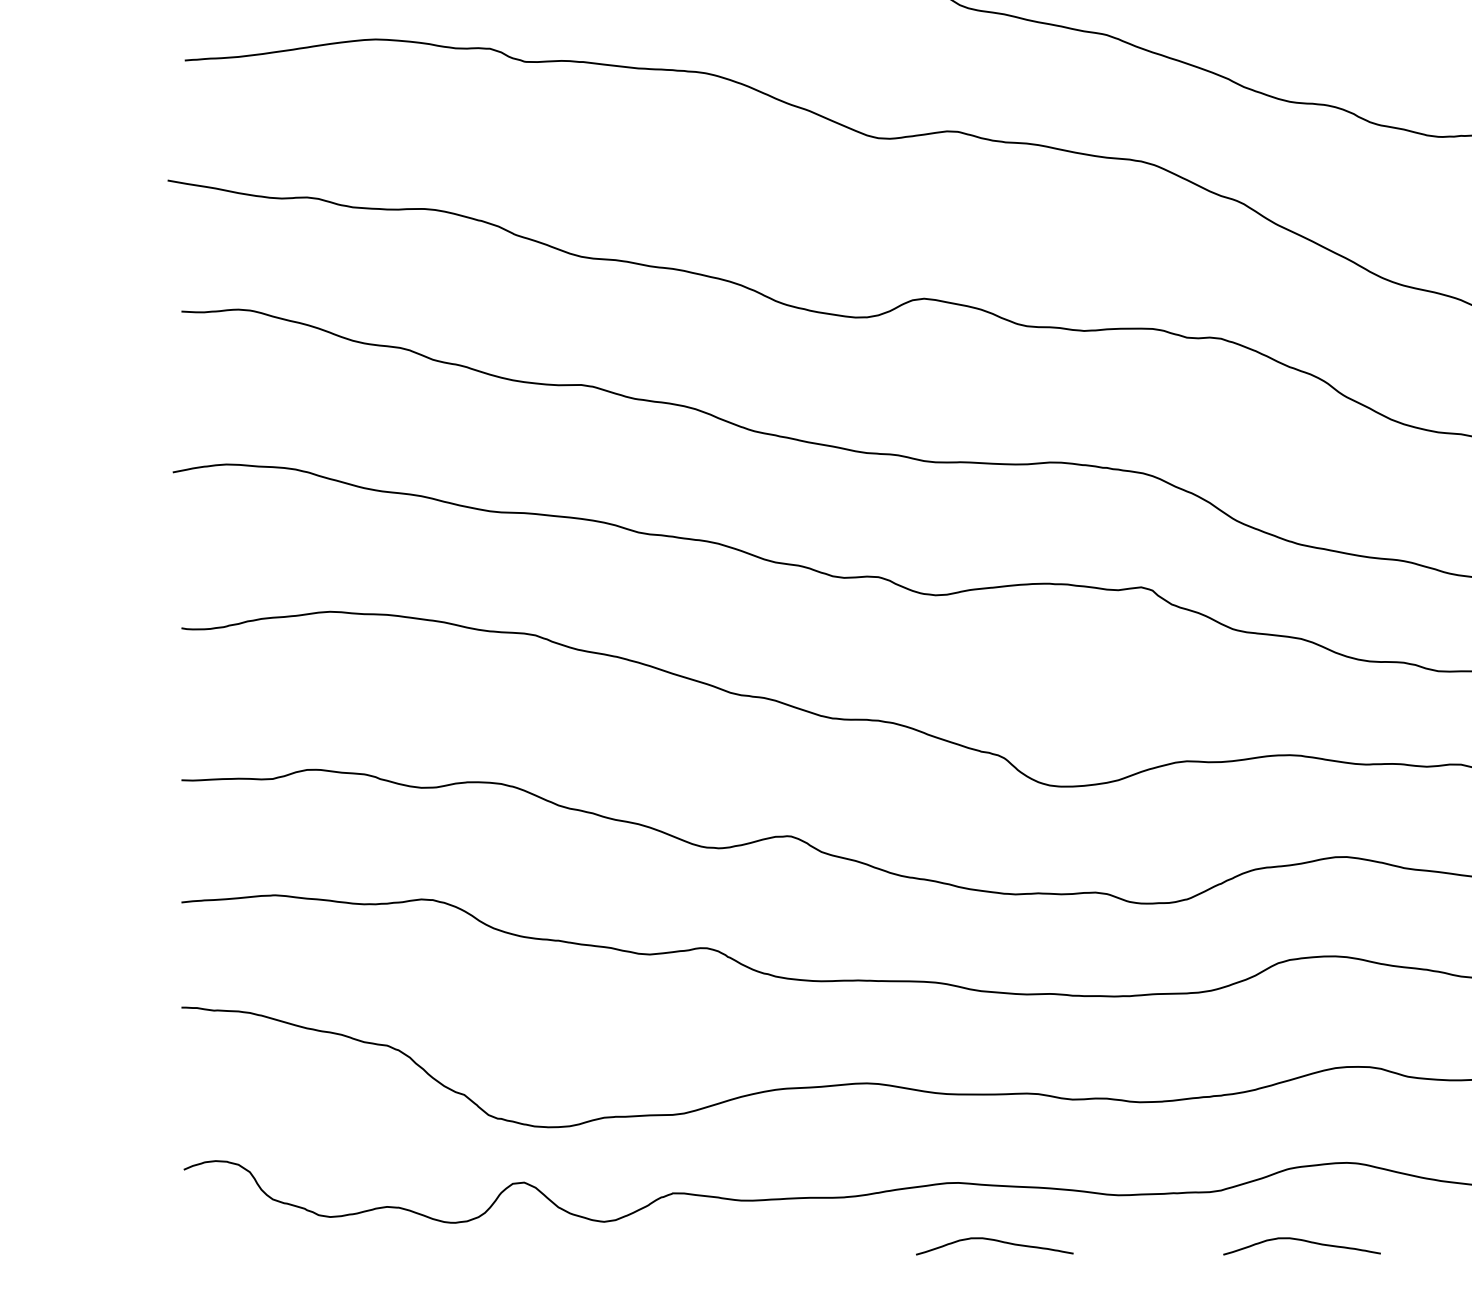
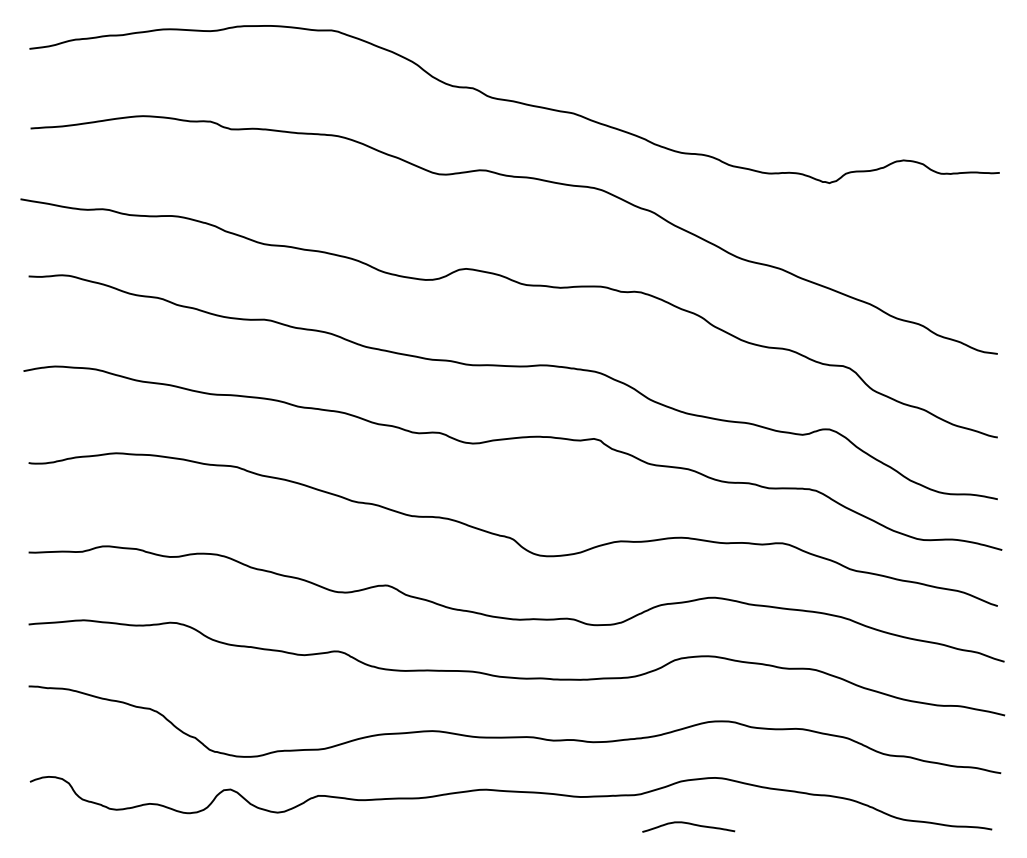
curve: (994, 1241) -> (507, 824), removed

